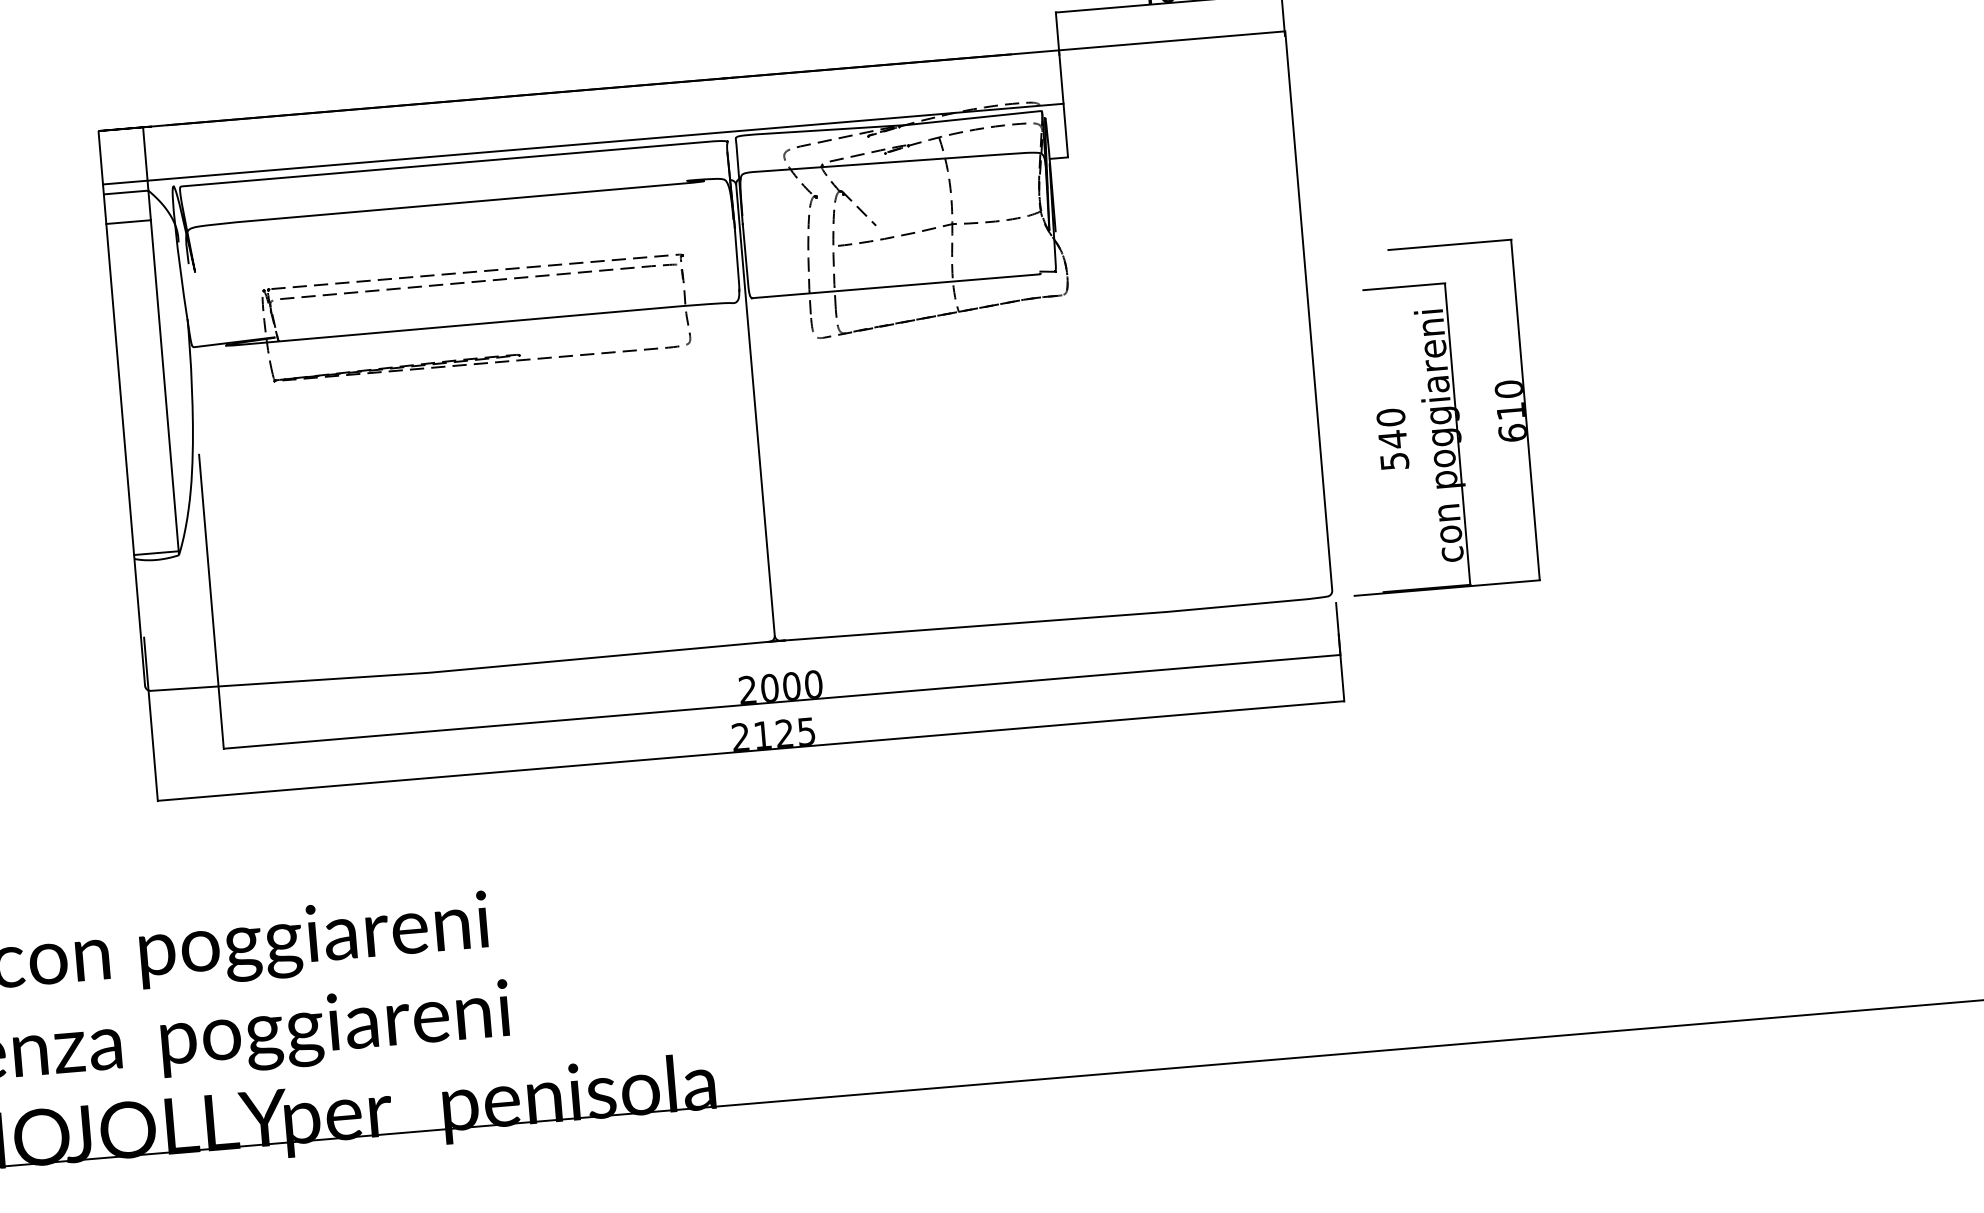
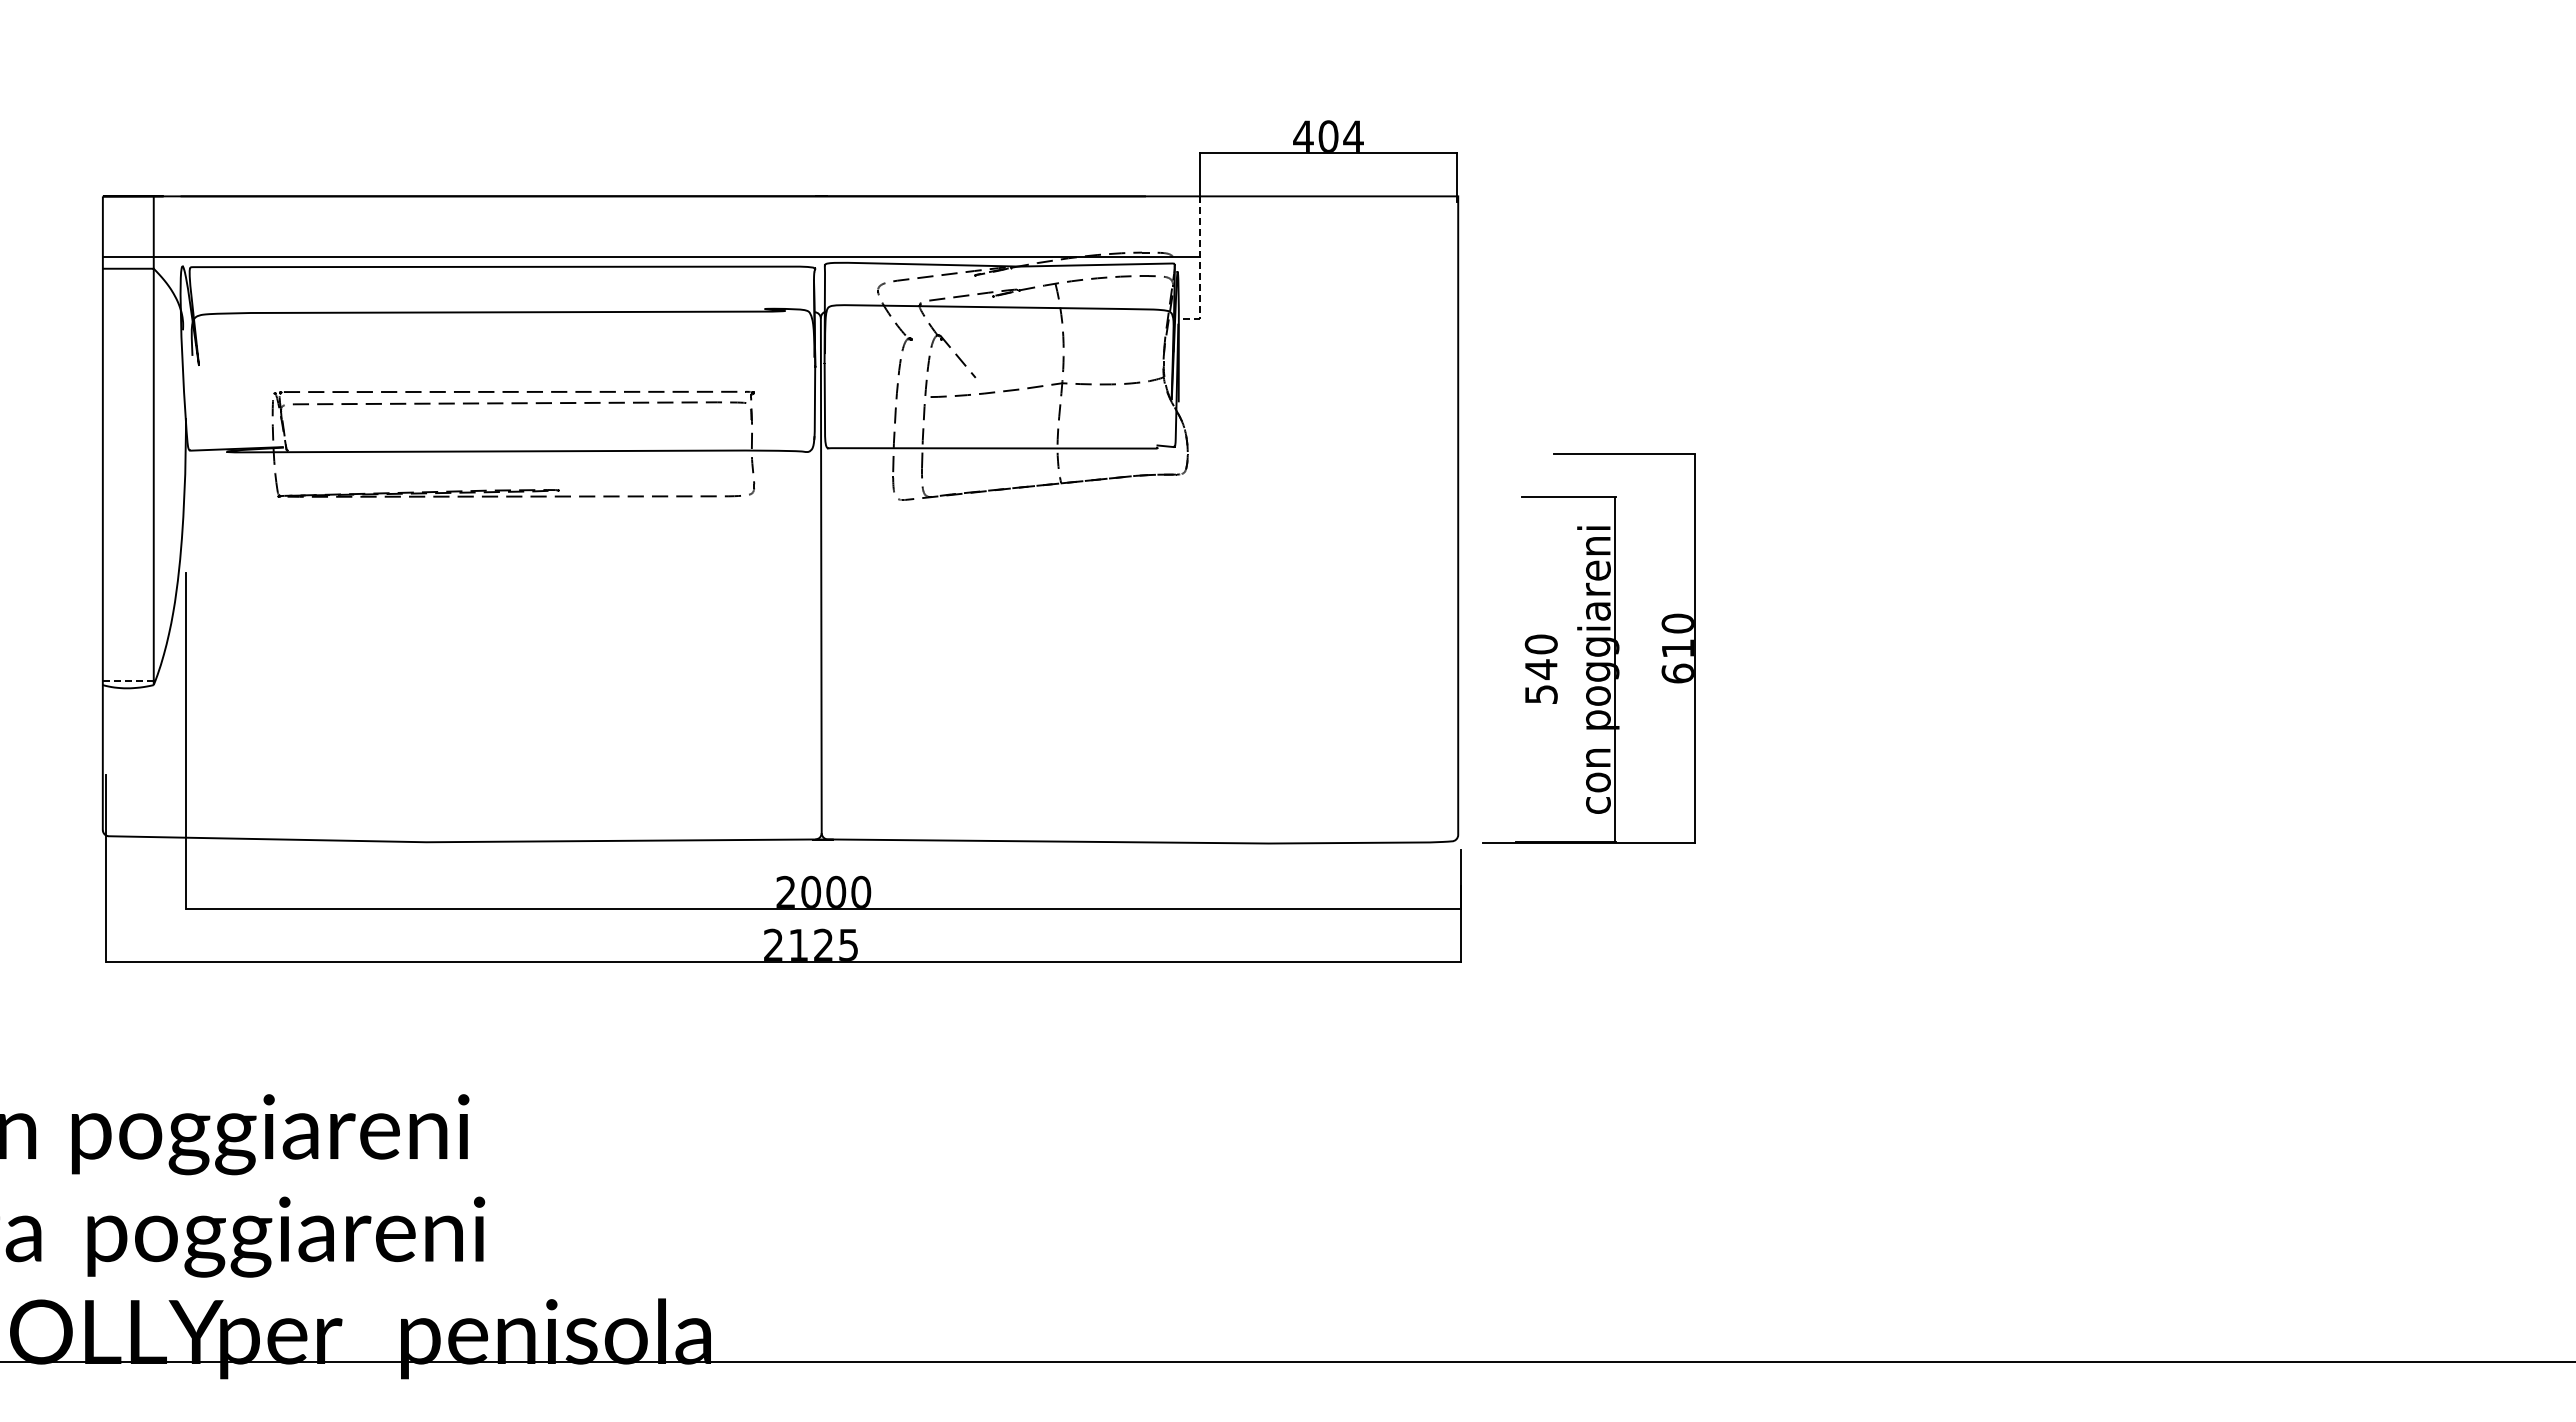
line: (1064, 113) -> (1199, 268), solid -> dashed
line: (127, 222) -> (127, 302), removed
line: (156, 553) -> (128, 680), solid -> dashed

